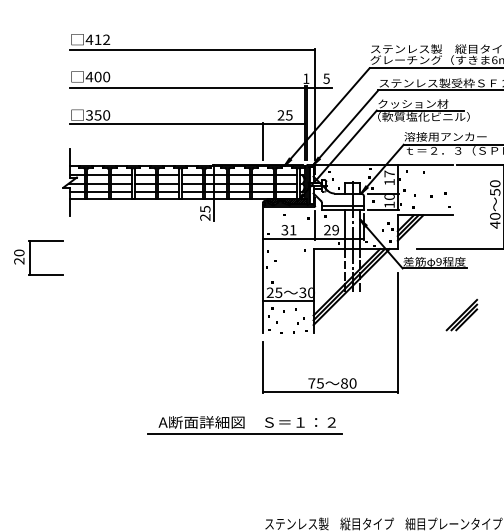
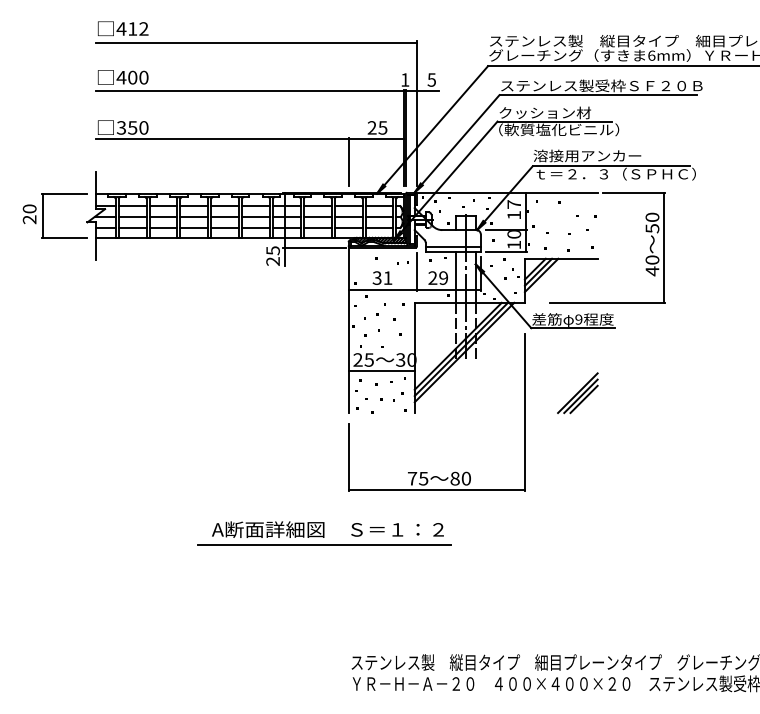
line: (236, 206) -> (314, 247), added
part: (29, 257) -> (43, 215), moved
part: (461, 315) -> (577, 393), moved

